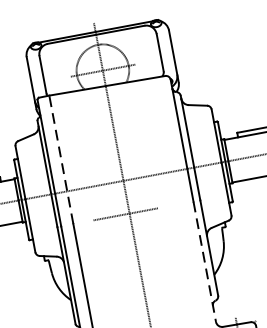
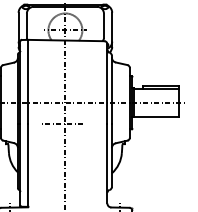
line: (61, 158) -> (28, 81), dashed -> solid
line: (204, 261) -> (107, 163), dashed -> solid

